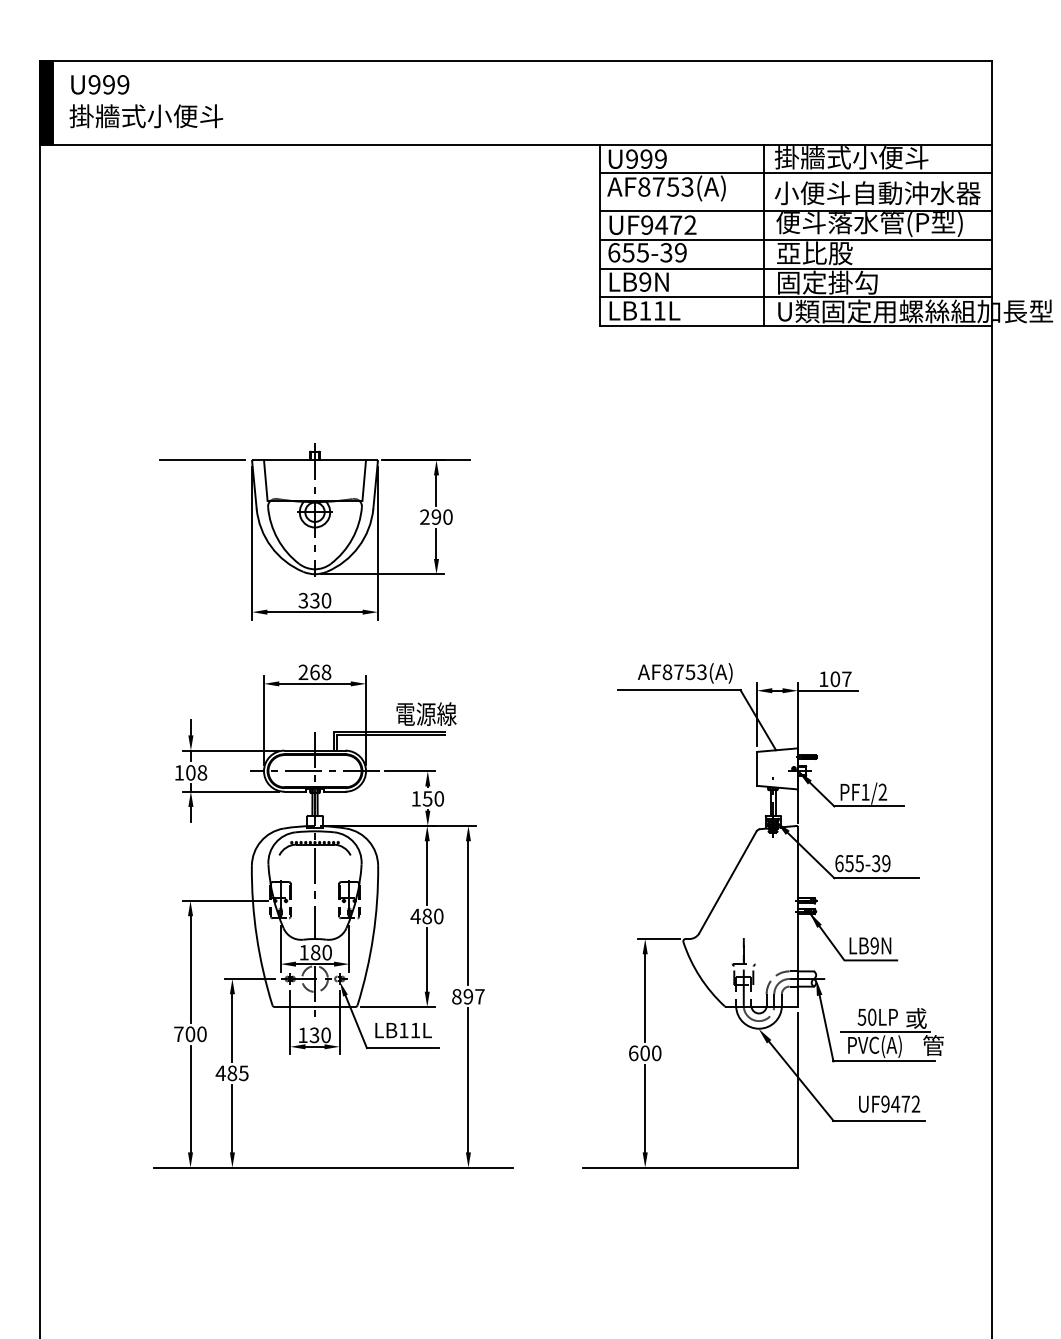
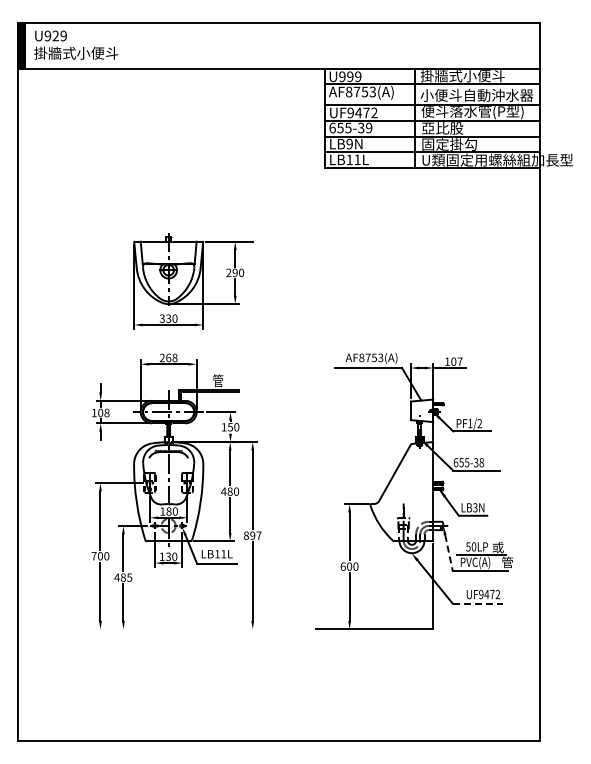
text: (108, 85) -> (55, 36), U999 -> U929
line: (203, 459) -> (107, 241), removed
text: (425, 713) -> (229, 380), 電源線 -> 管
text: (885, 863) -> (481, 462), 655-39 -> 655-38
text: (874, 945) -> (475, 507), LB9N -> LB3N
line: (827, 1029) -> (449, 553), solid -> dashed
line: (880, 1120) -> (478, 603), solid -> dashed
line: (332, 1167) -> (178, 629), removed

